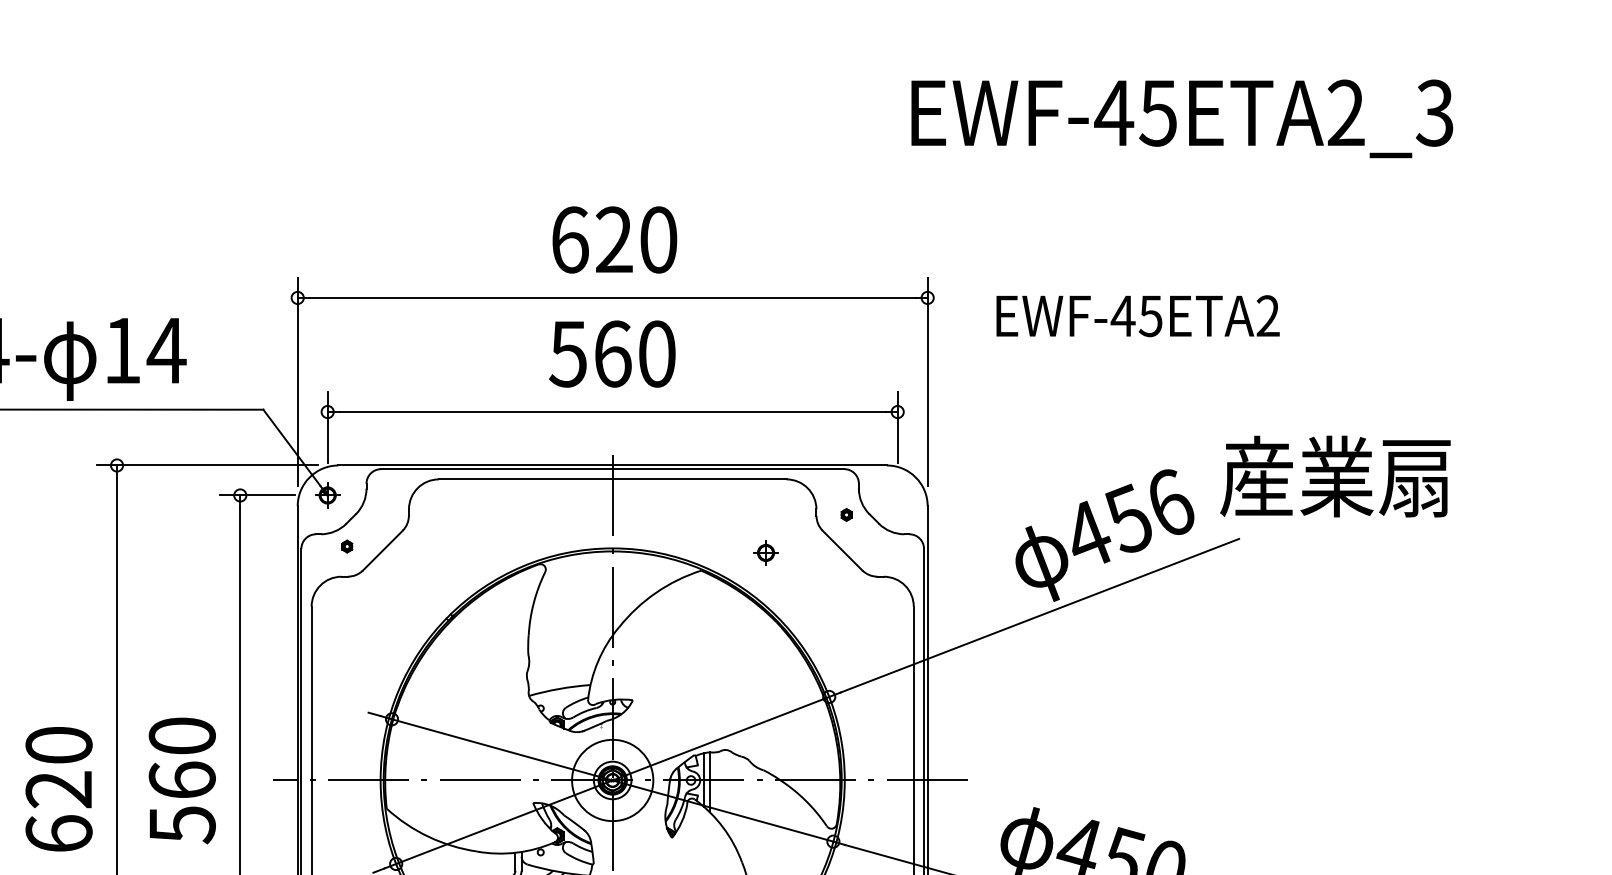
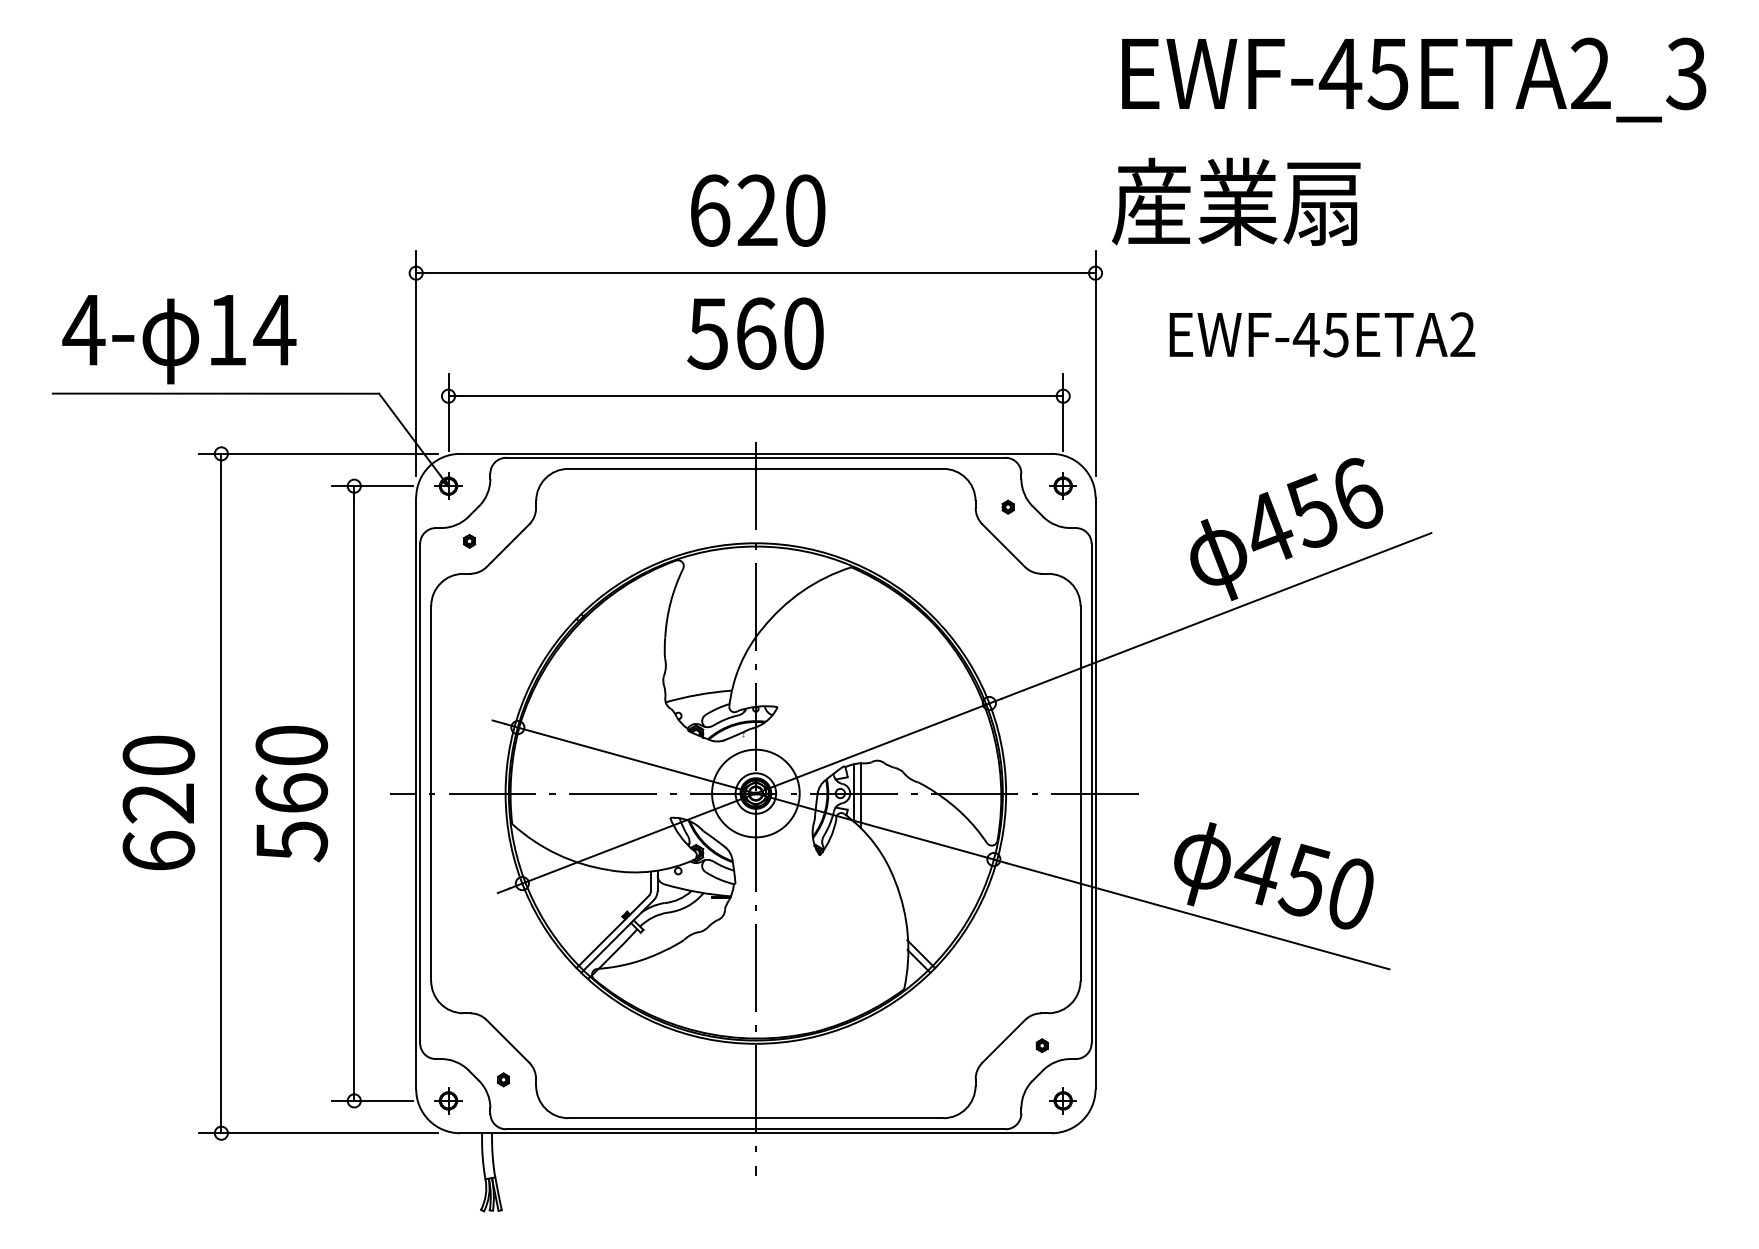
text: (1182, 118) -> (1414, 79), moved
text: (1138, 315) -> (1322, 334), moved
text: (1335, 476) -> (1236, 201), moved
part: (765, 552) -> (1062, 485), moved

